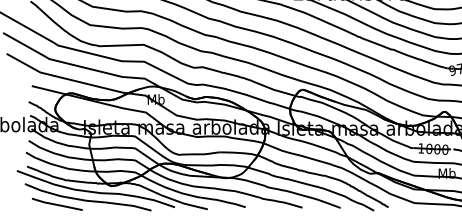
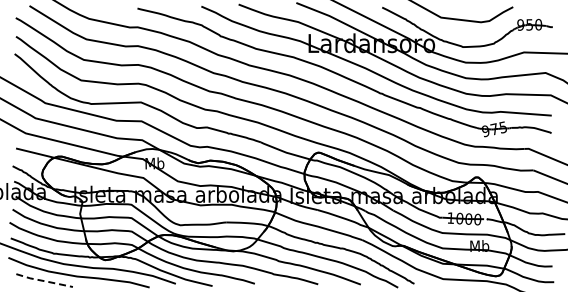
line: (57, 205) -> (44, 281), solid -> dashed

